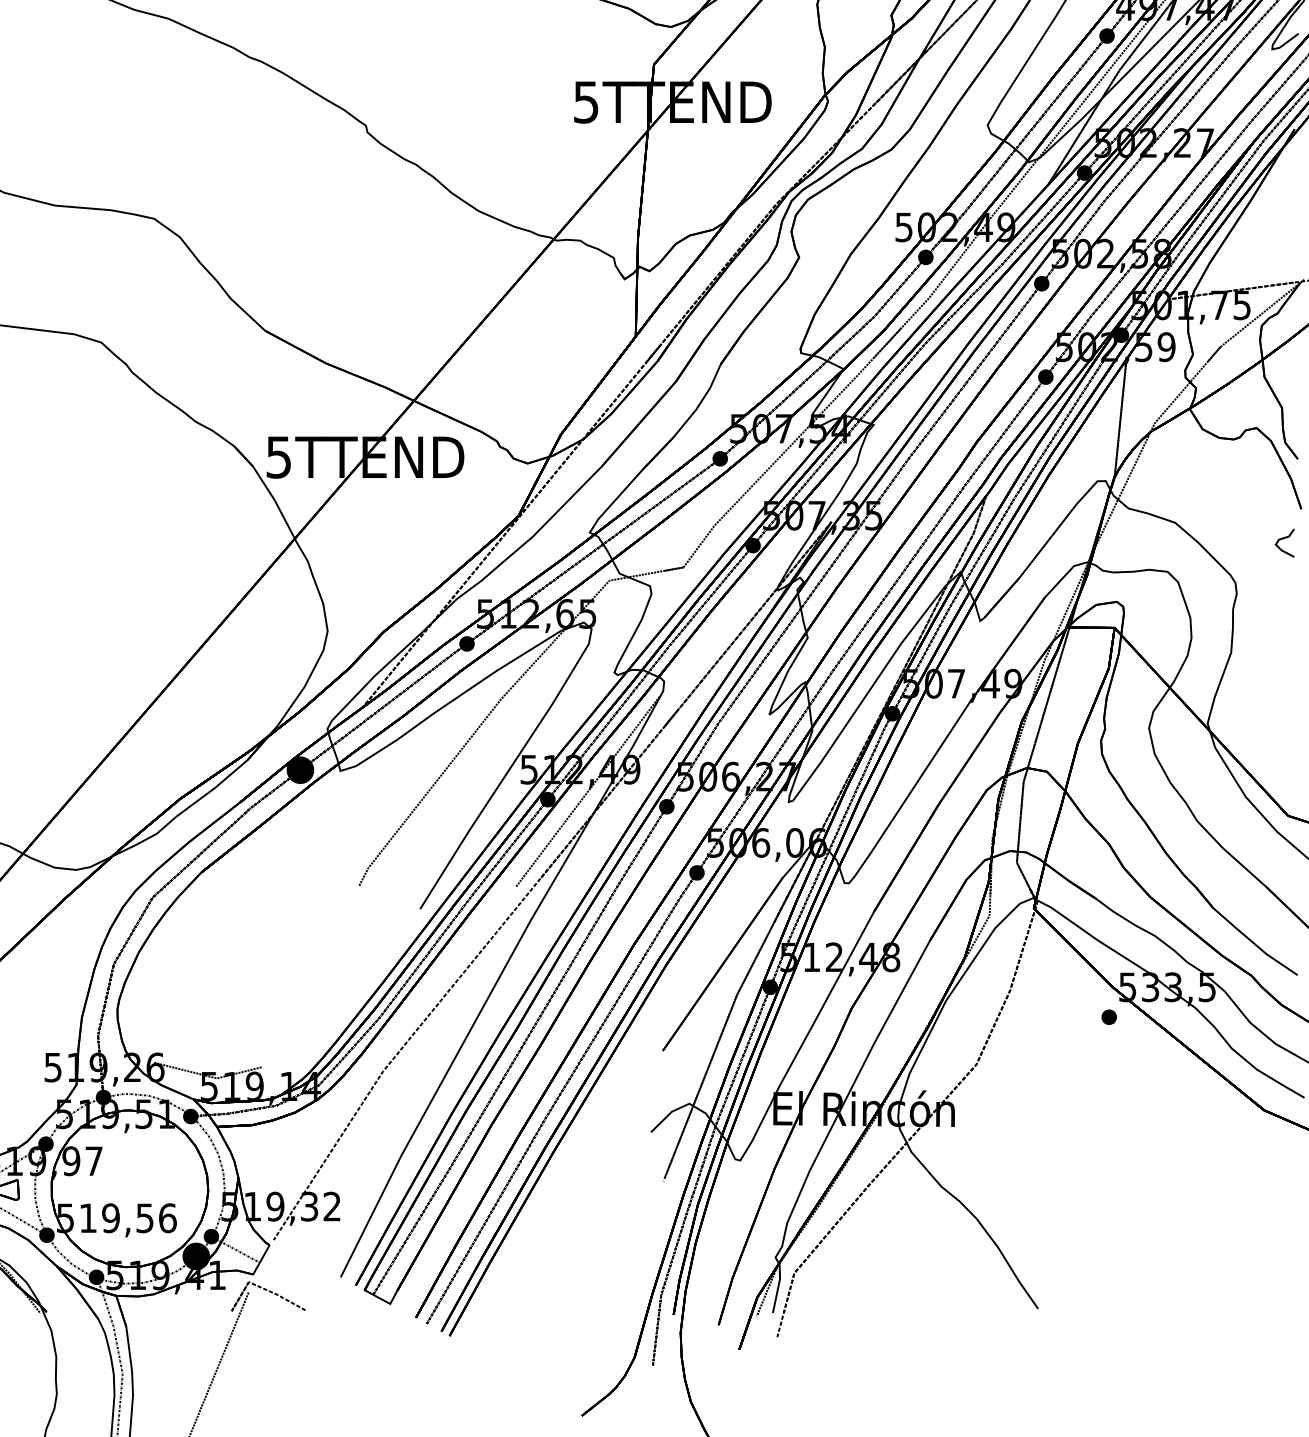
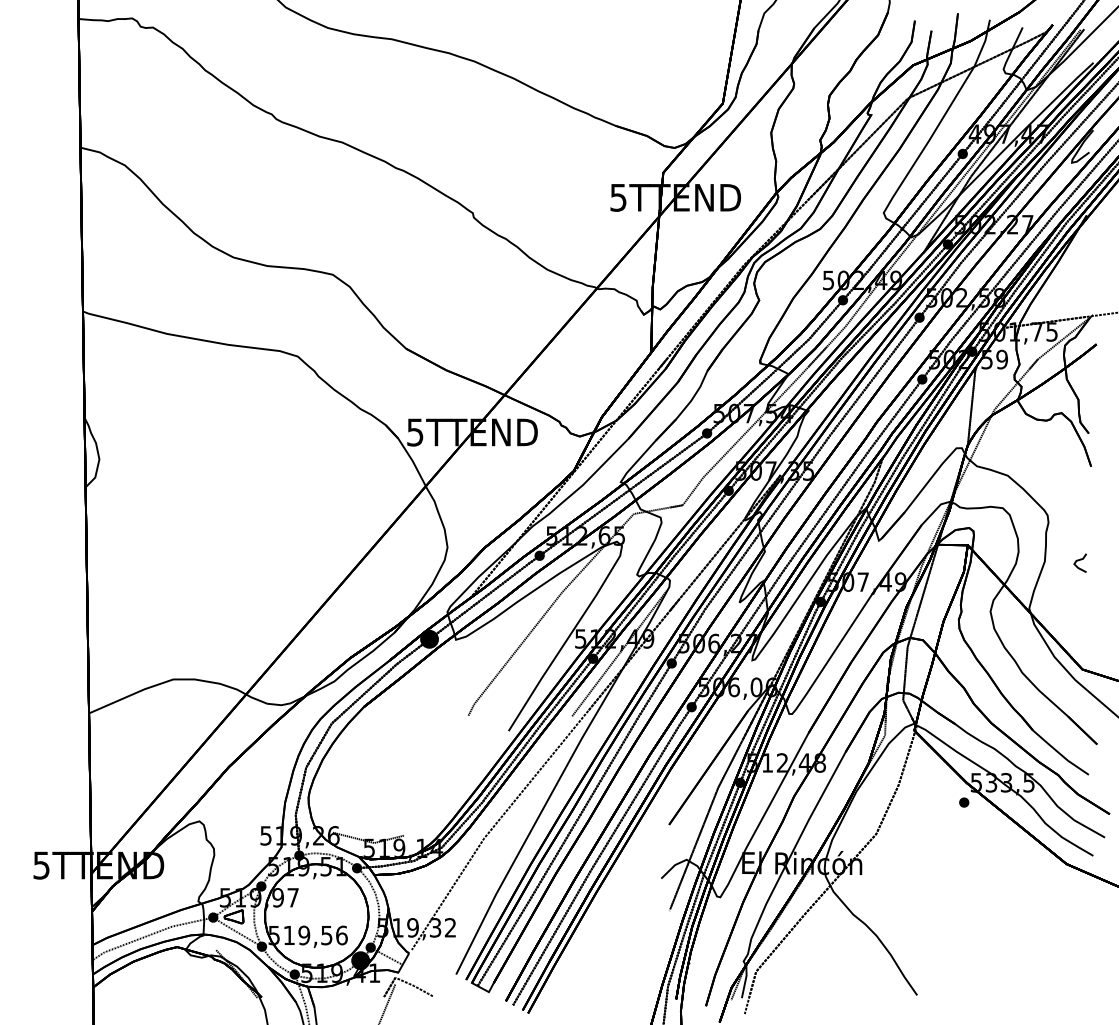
curve: (1282, 540) -> (1078, 561), moved

